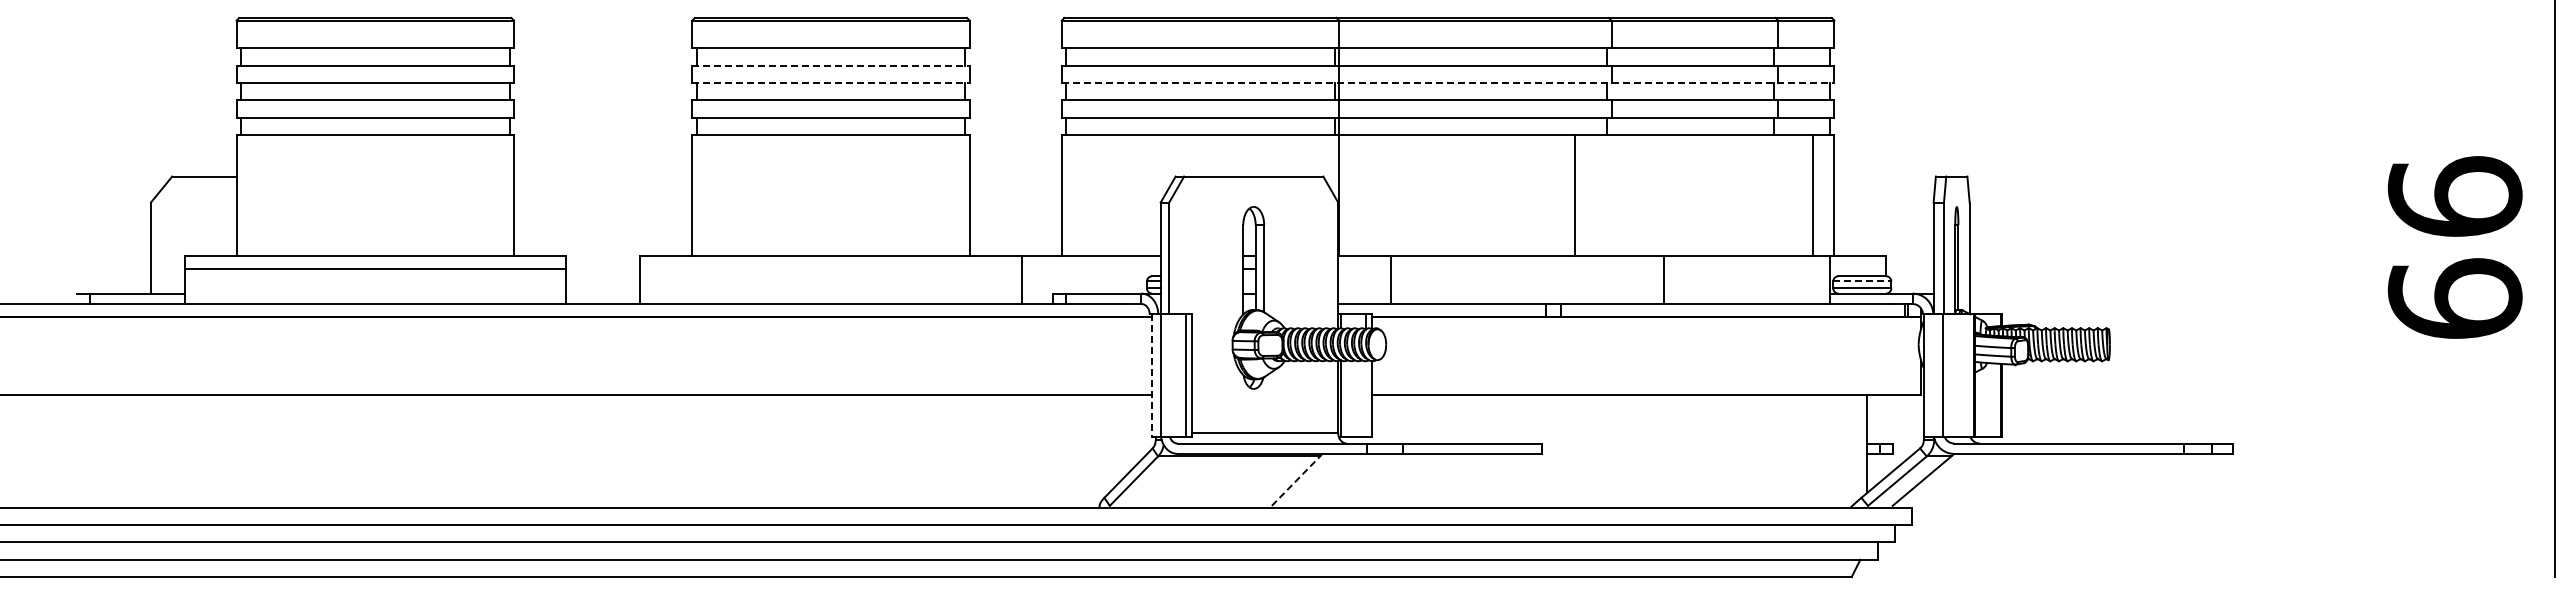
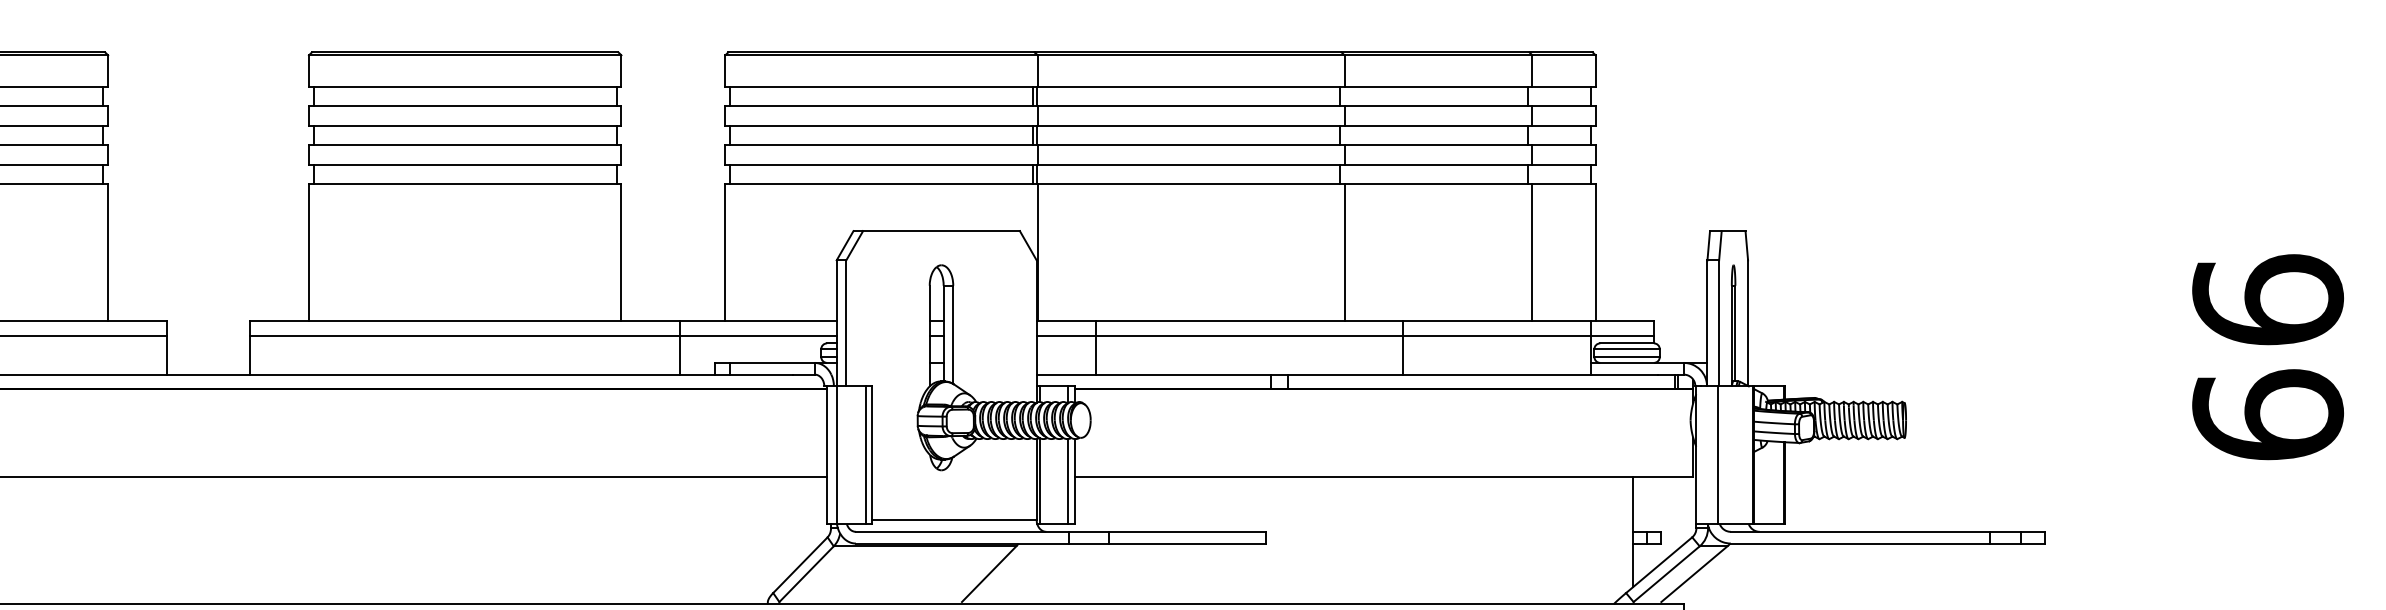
line: (830, 65) -> (464, 105), dashed -> solid
line: (830, 83) -> (464, 126), dashed -> solid
line: (1448, 83) -> (1160, 126), dashed -> solid
line: (1574, 195) -> (1344, 252), moved
line: (1813, 195) -> (1532, 252), moved
text: (2454, 247) -> (2267, 357), moved
line: (900, 269) -> (543, 335), added
line: (1612, 269) -> (1345, 335), added
line: (1862, 281) -> (1627, 349), dashed -> solid
line: (1151, 375) -> (826, 455), dashed -> solid
line: (1366, 398) -> (1068, 481), added
line: (1296, 481) -> (989, 574), dashed -> solid

